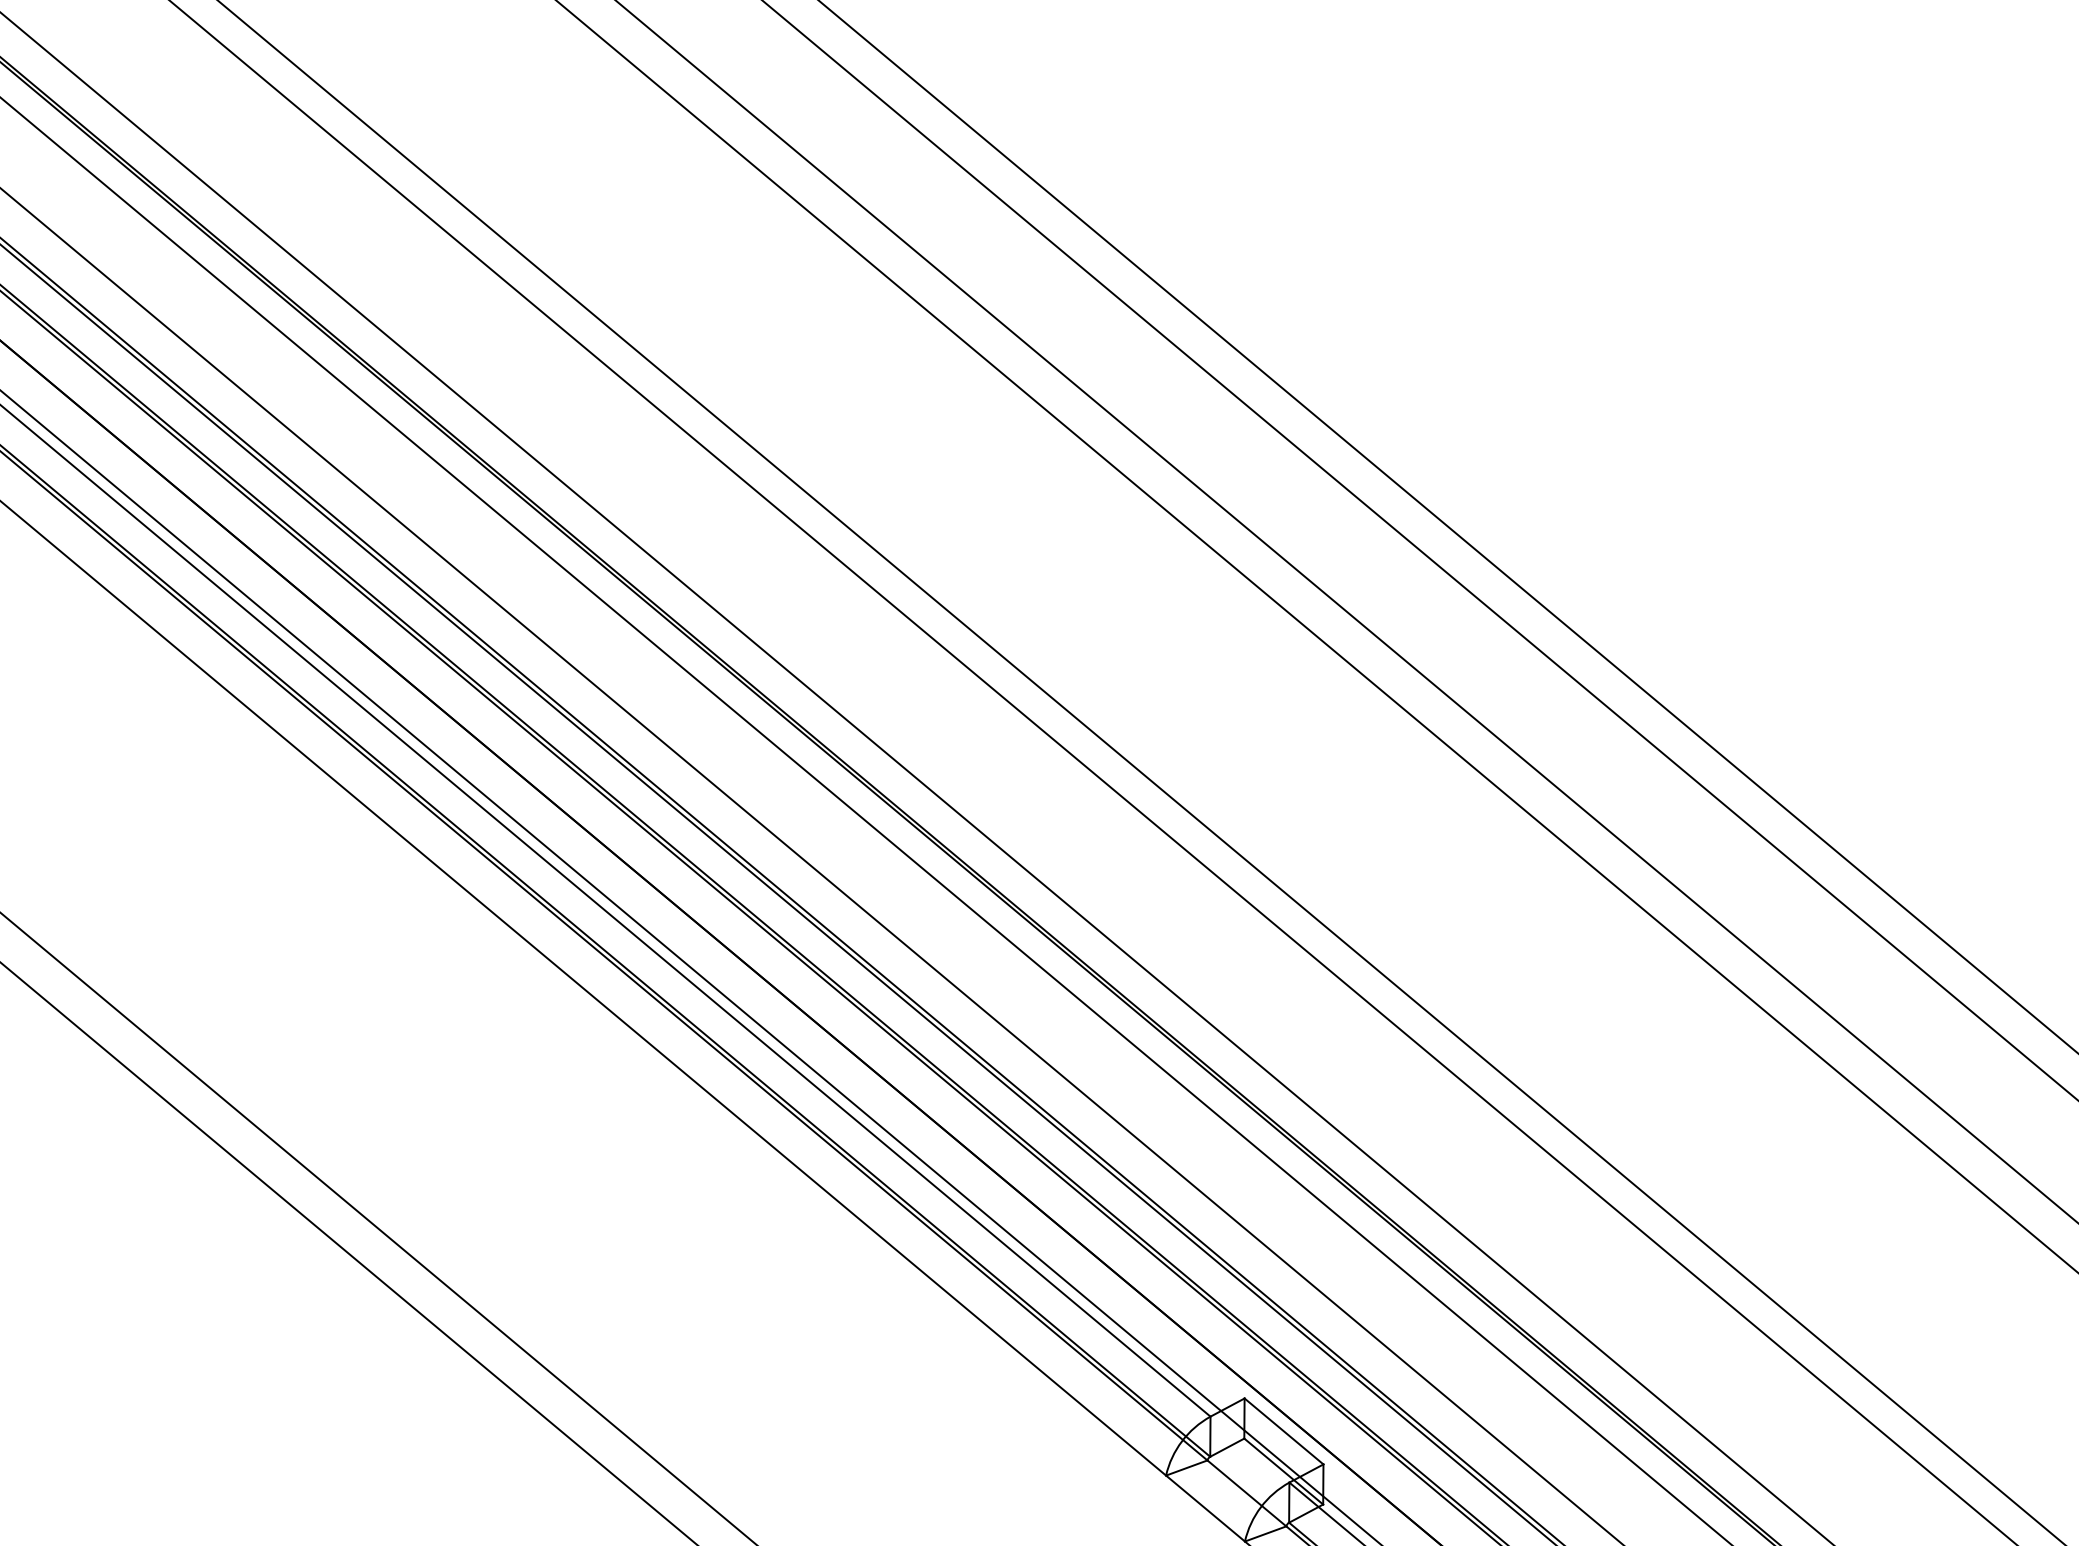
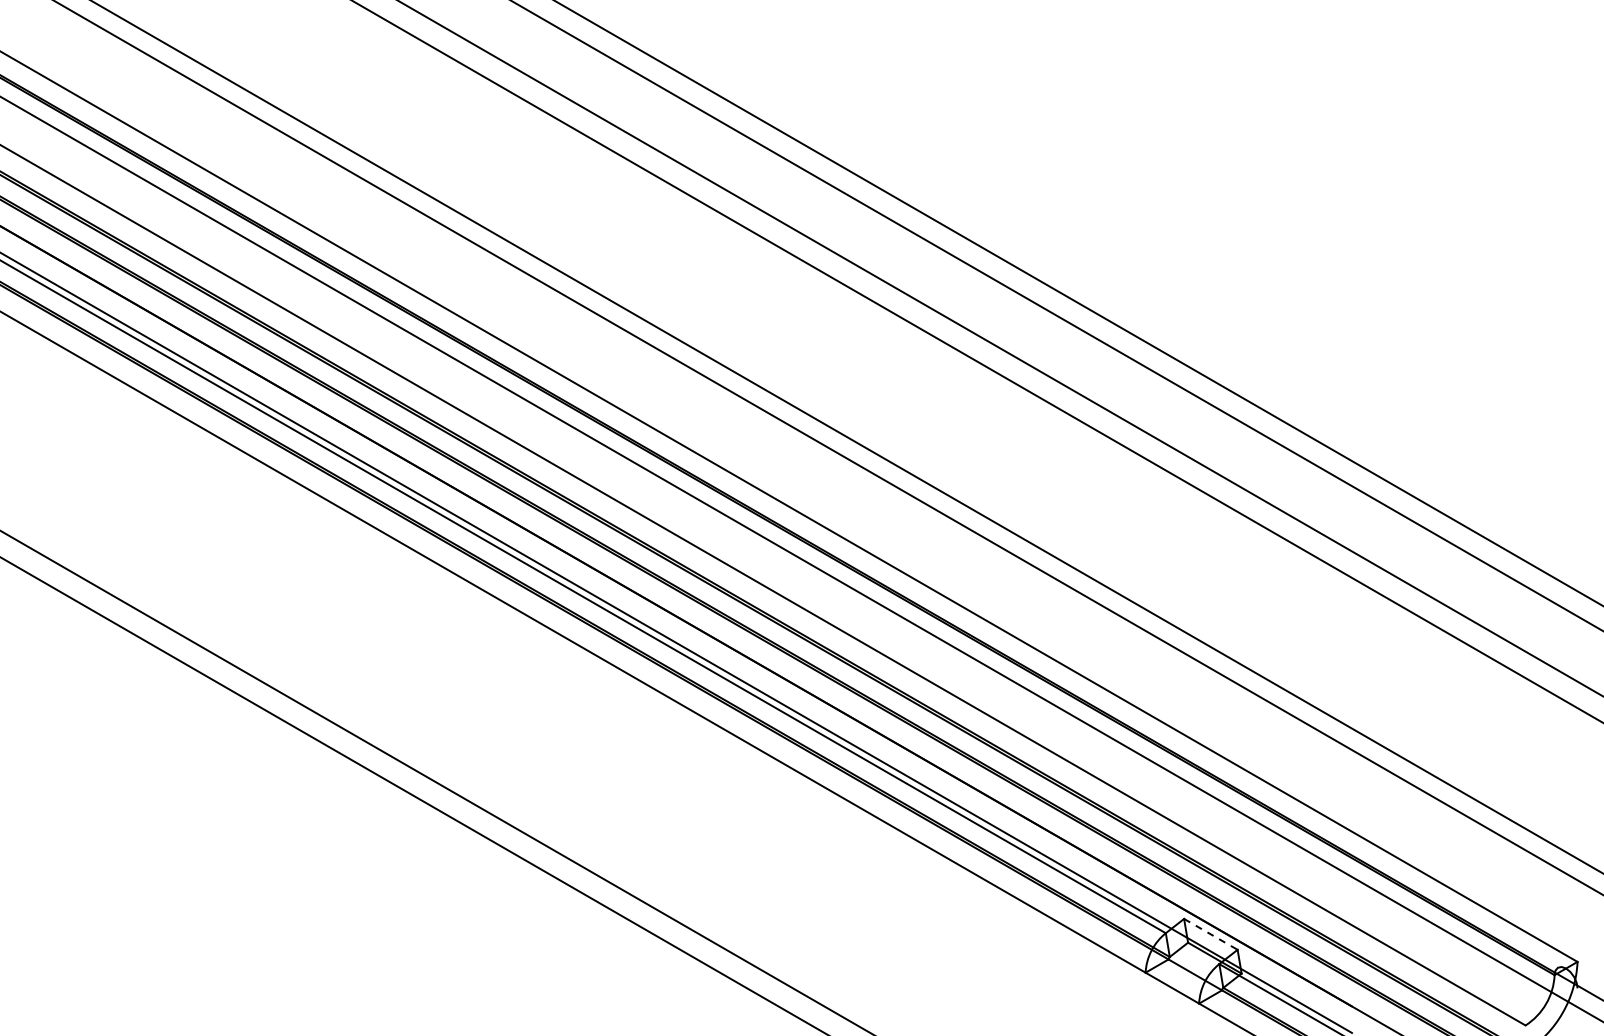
line: (1283, 1431) -> (1210, 934), solid -> dashed

